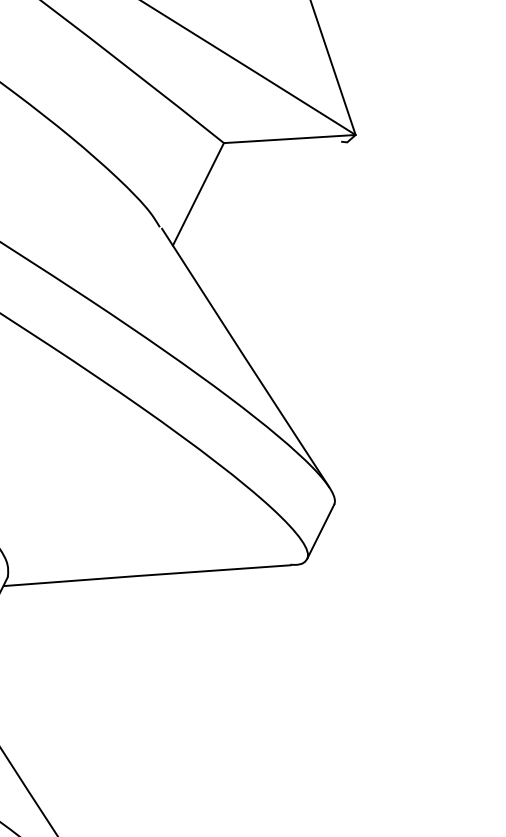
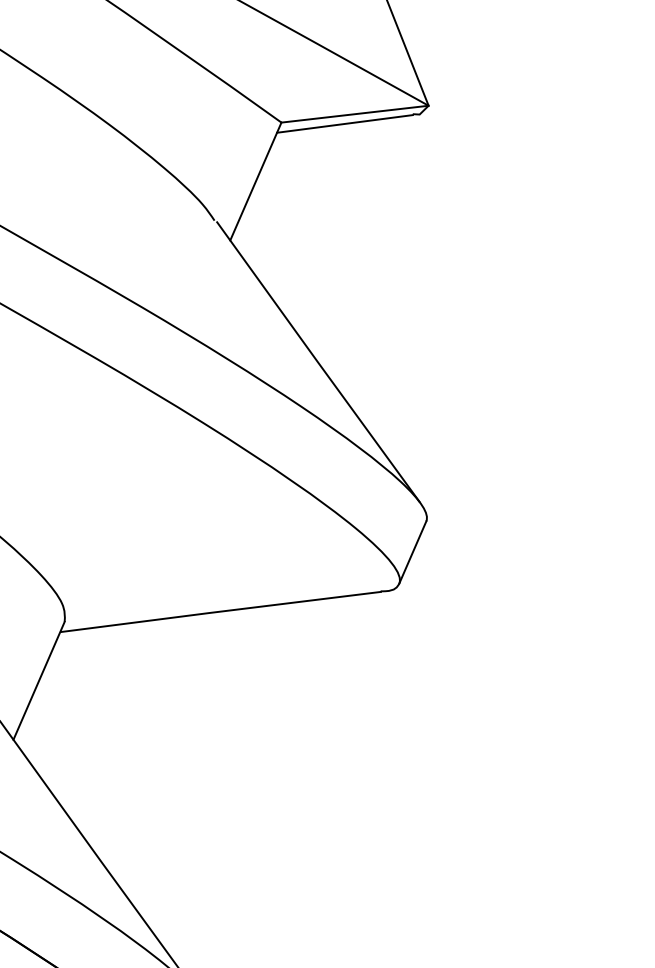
line: (279, 146) -> (344, 123), added

